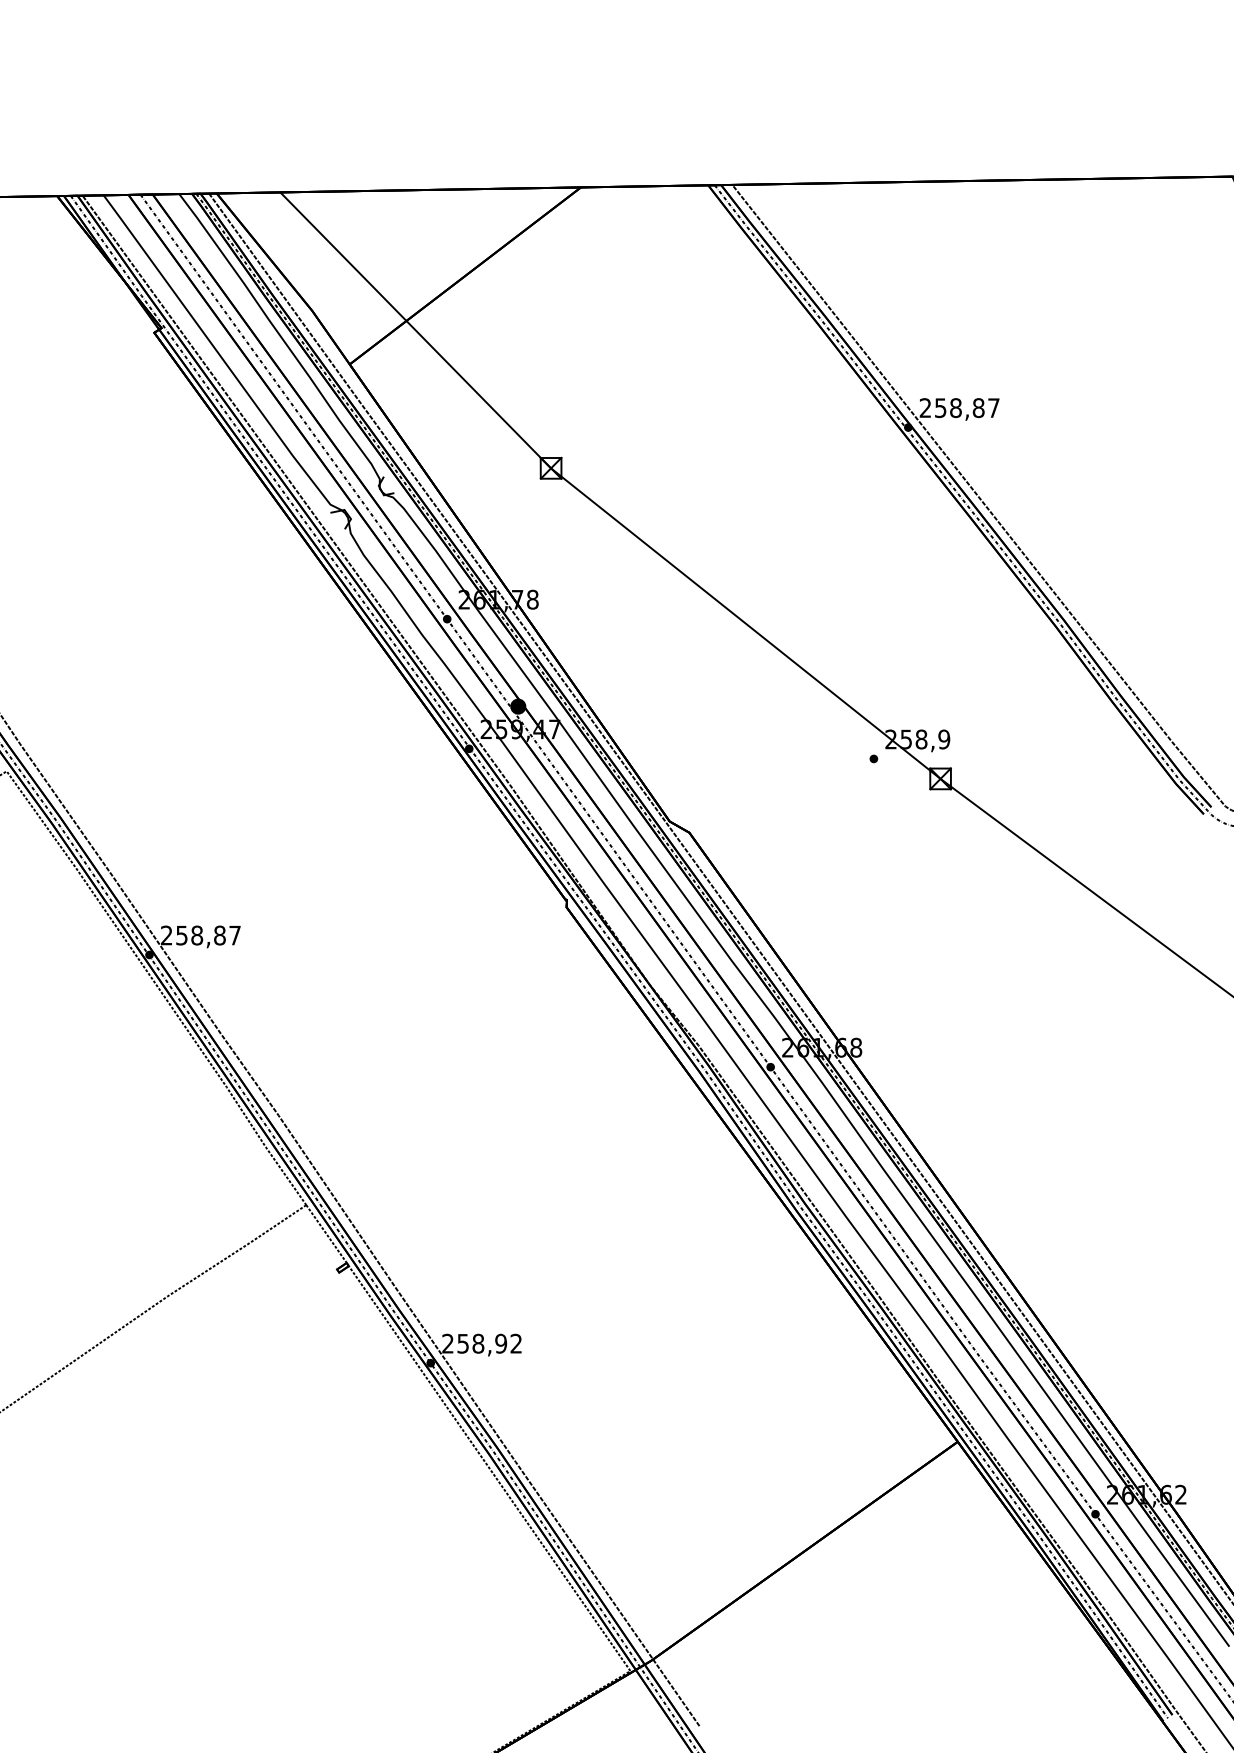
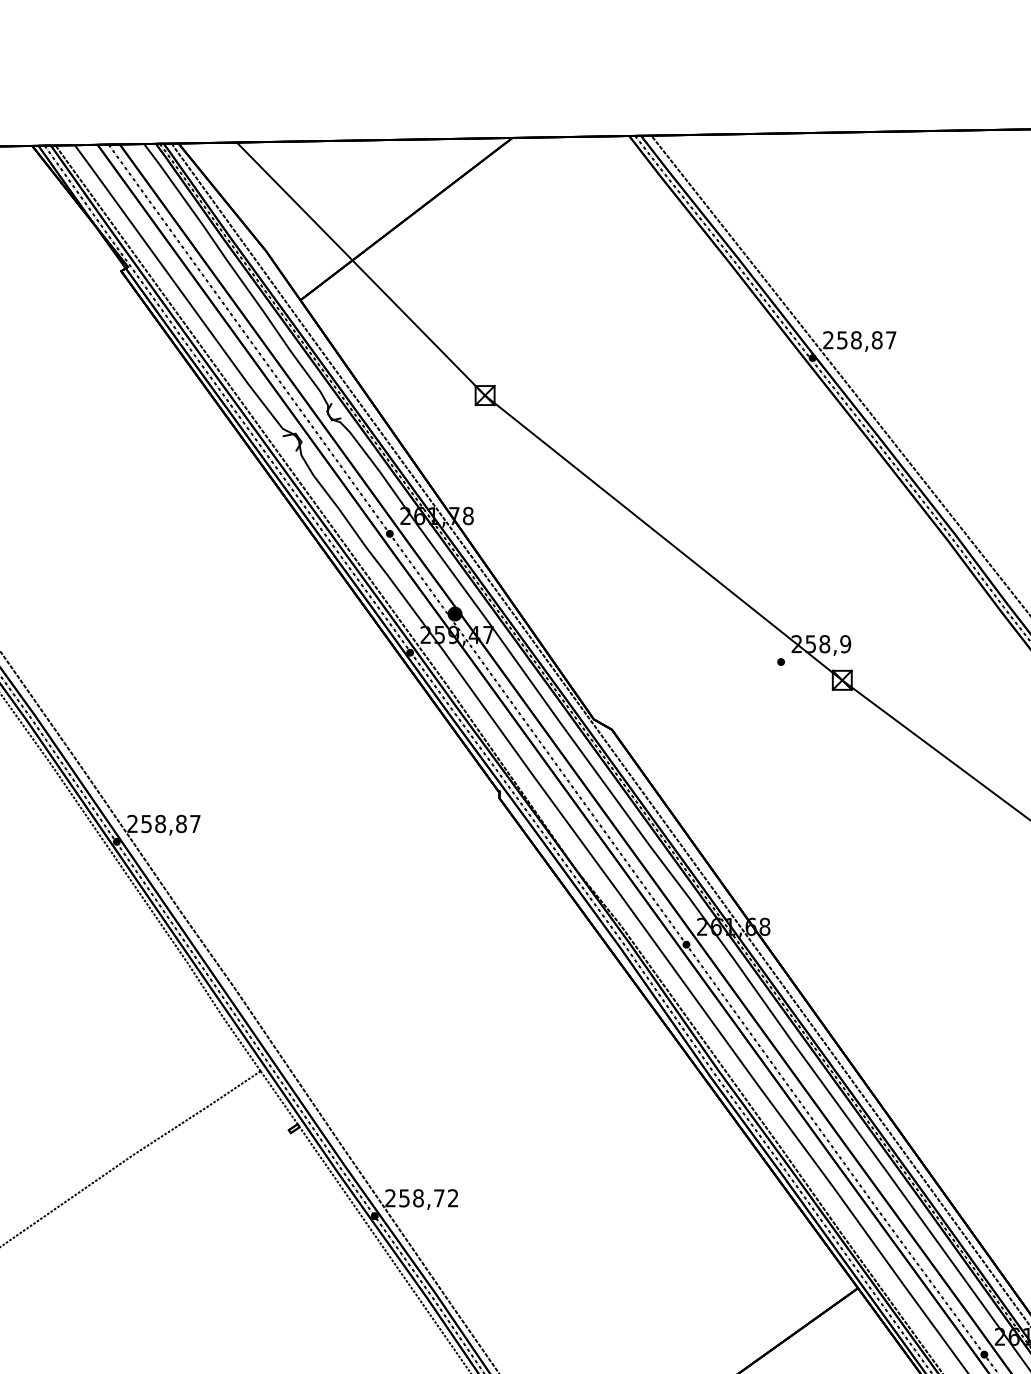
text: (501, 1343) -> (439, 1198), 258,92 -> 258,72

